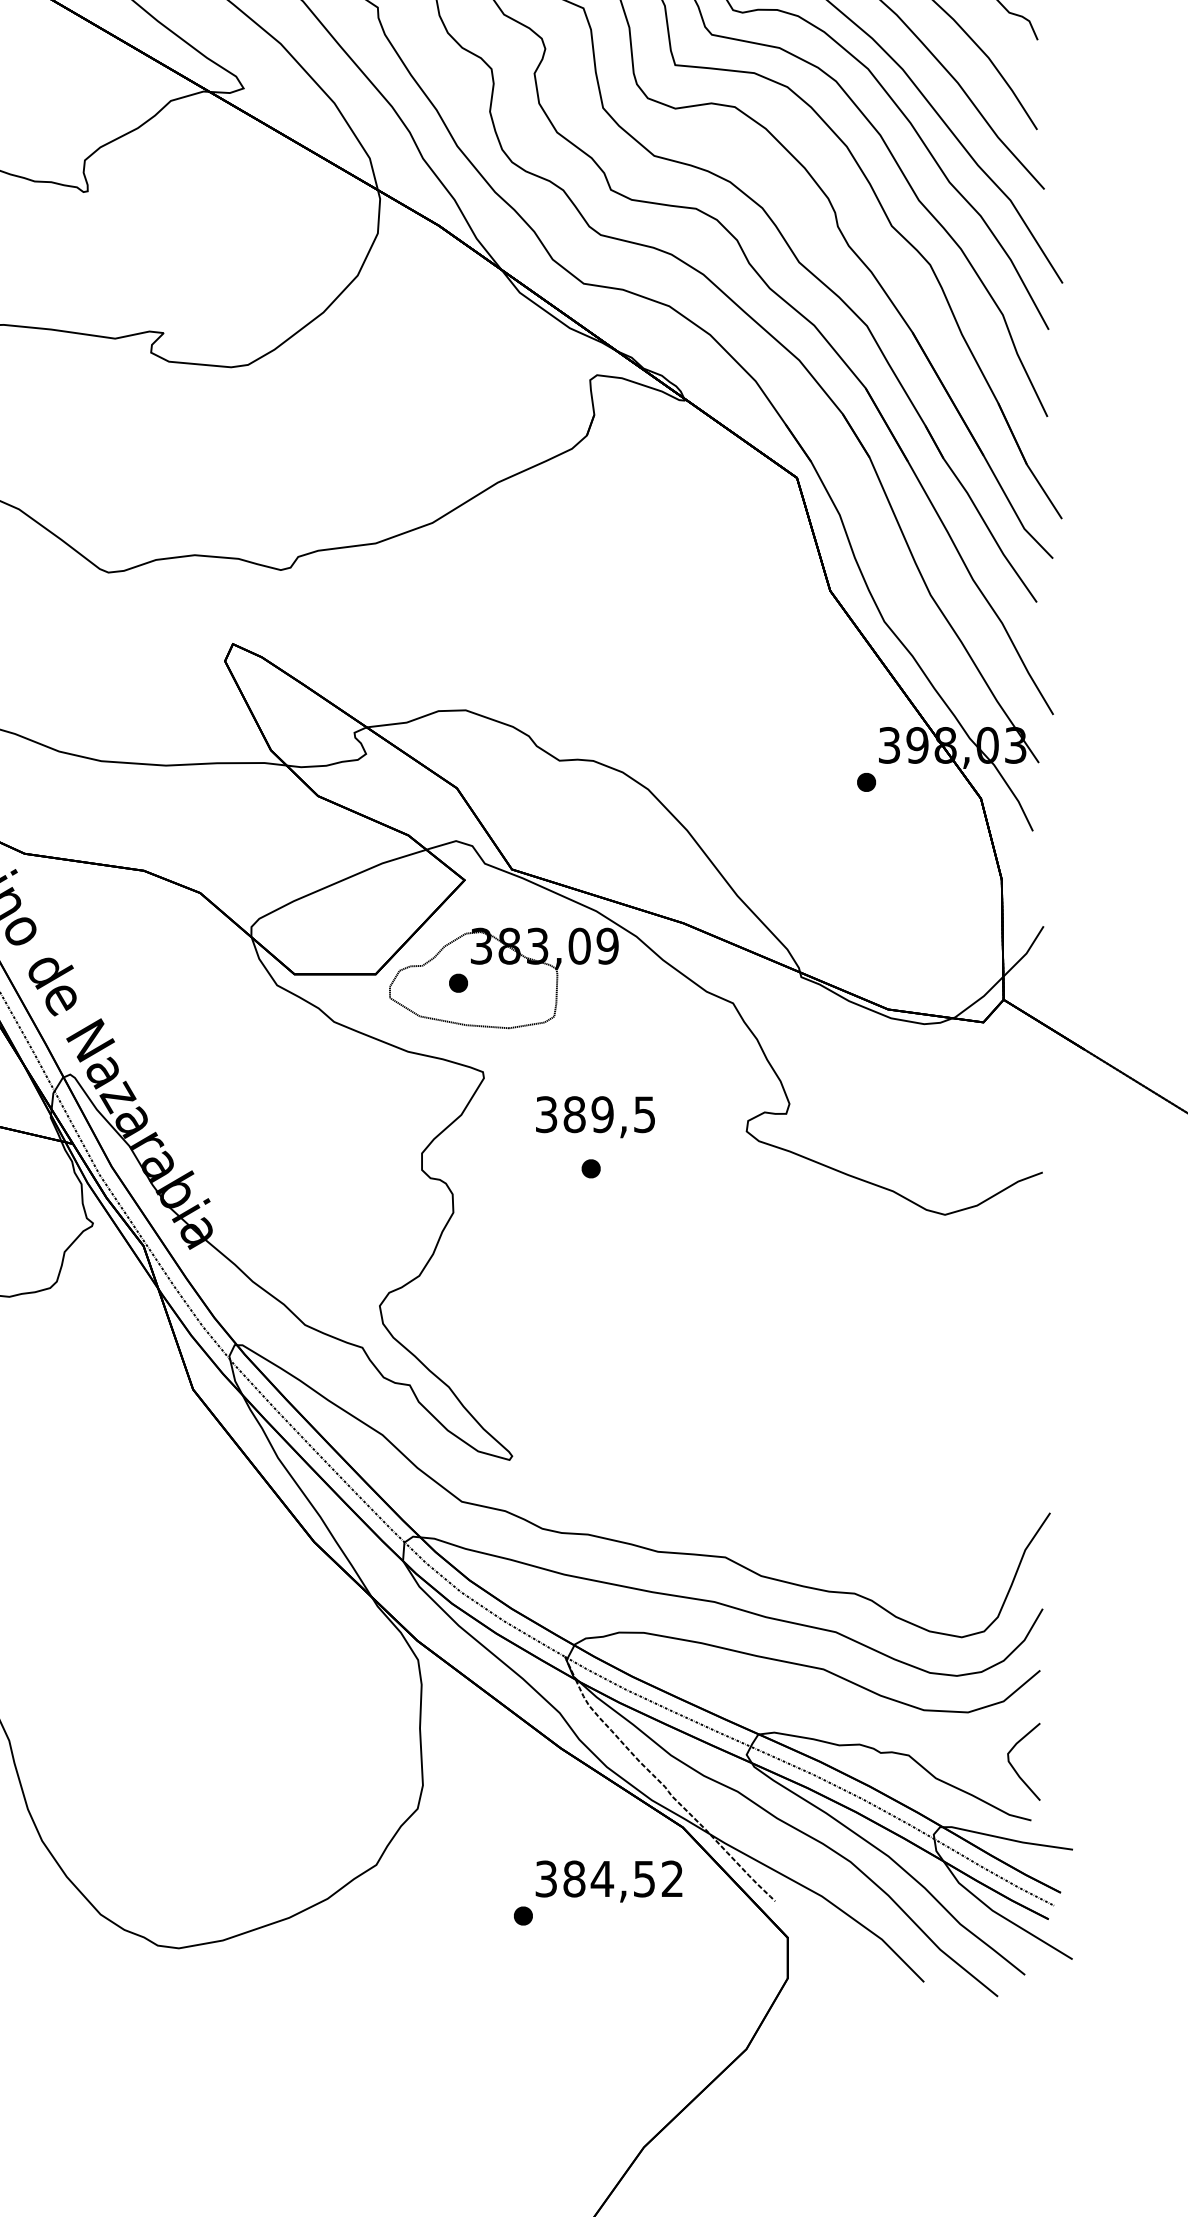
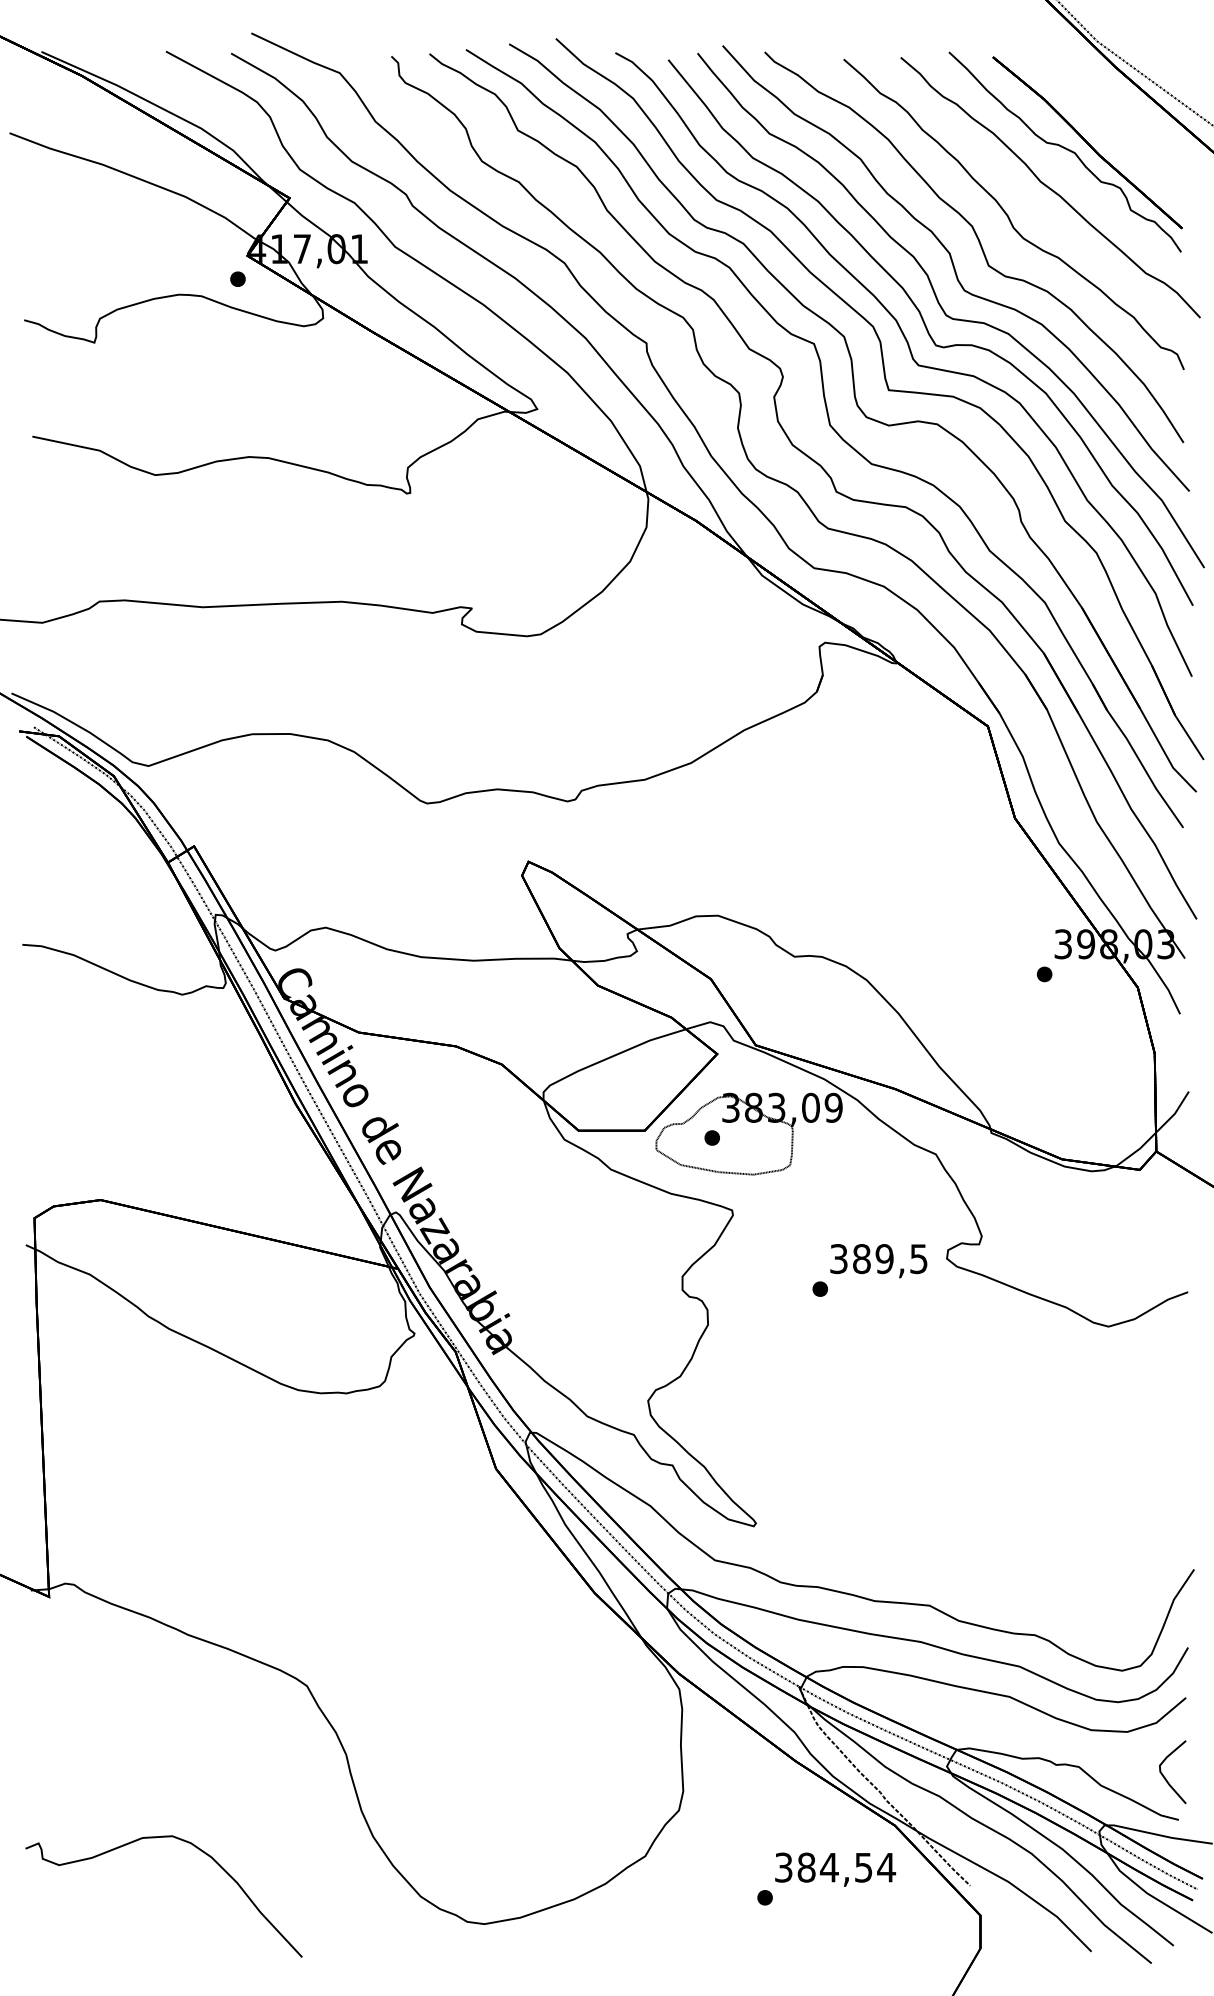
text: (595, 1117) -> (878, 1261), moved
text: (672, 1878) -> (886, 1867), 384,52 -> 384,54

